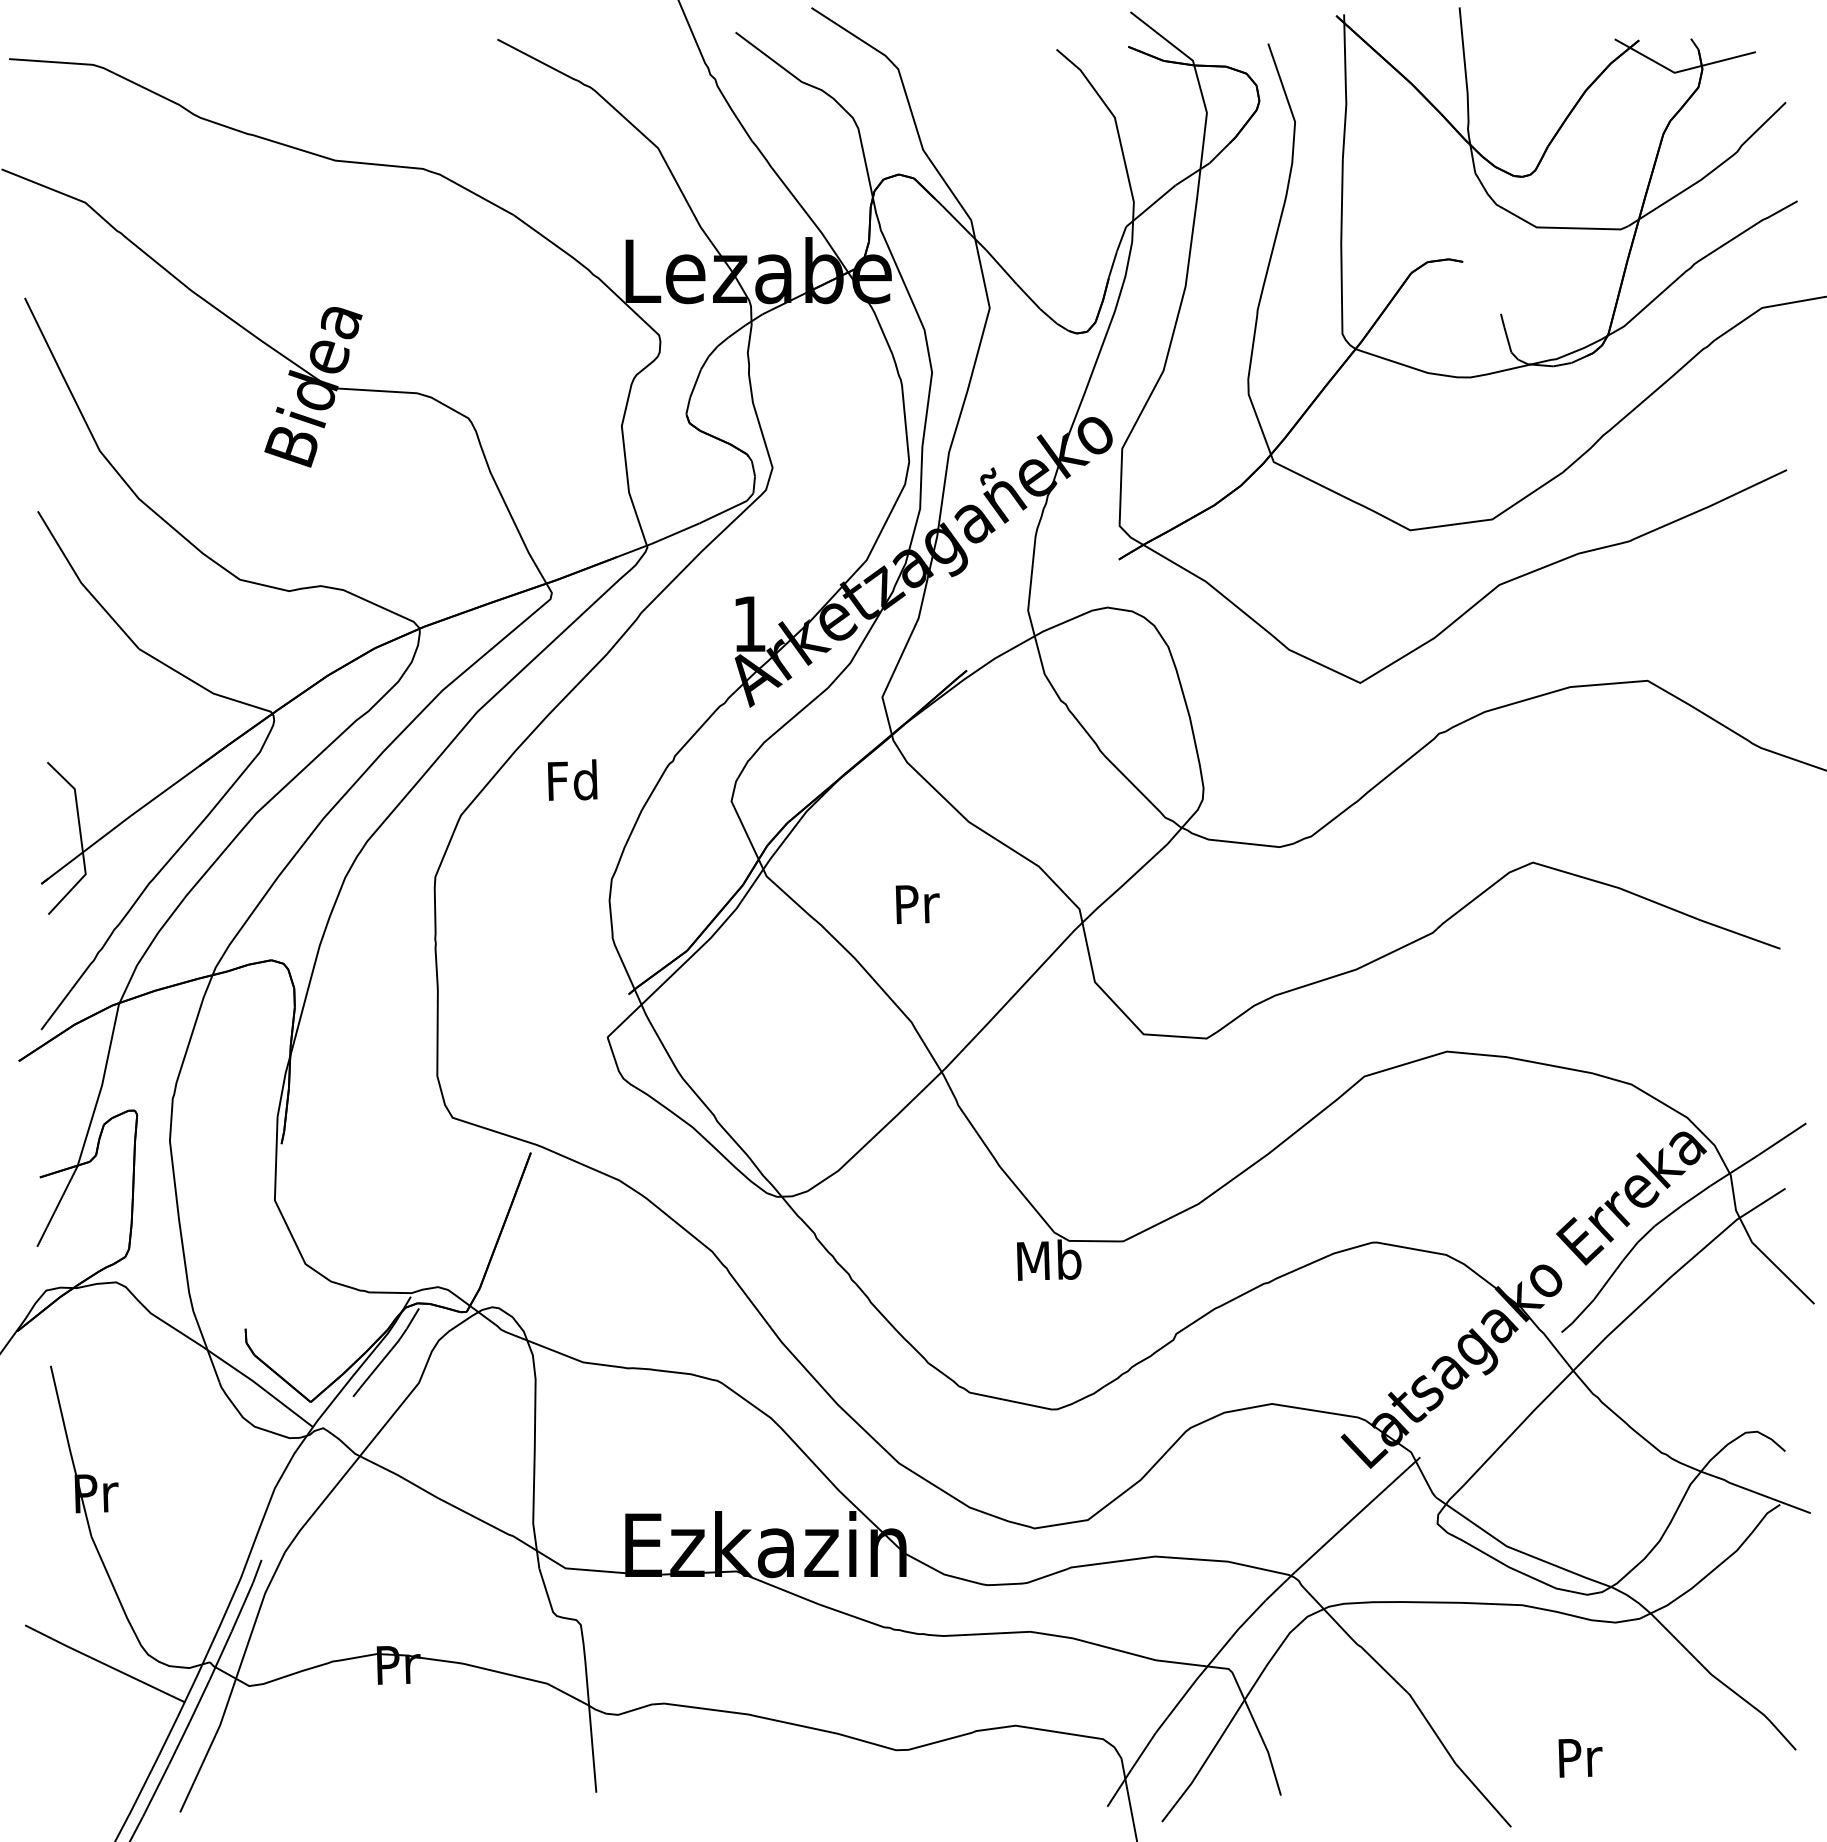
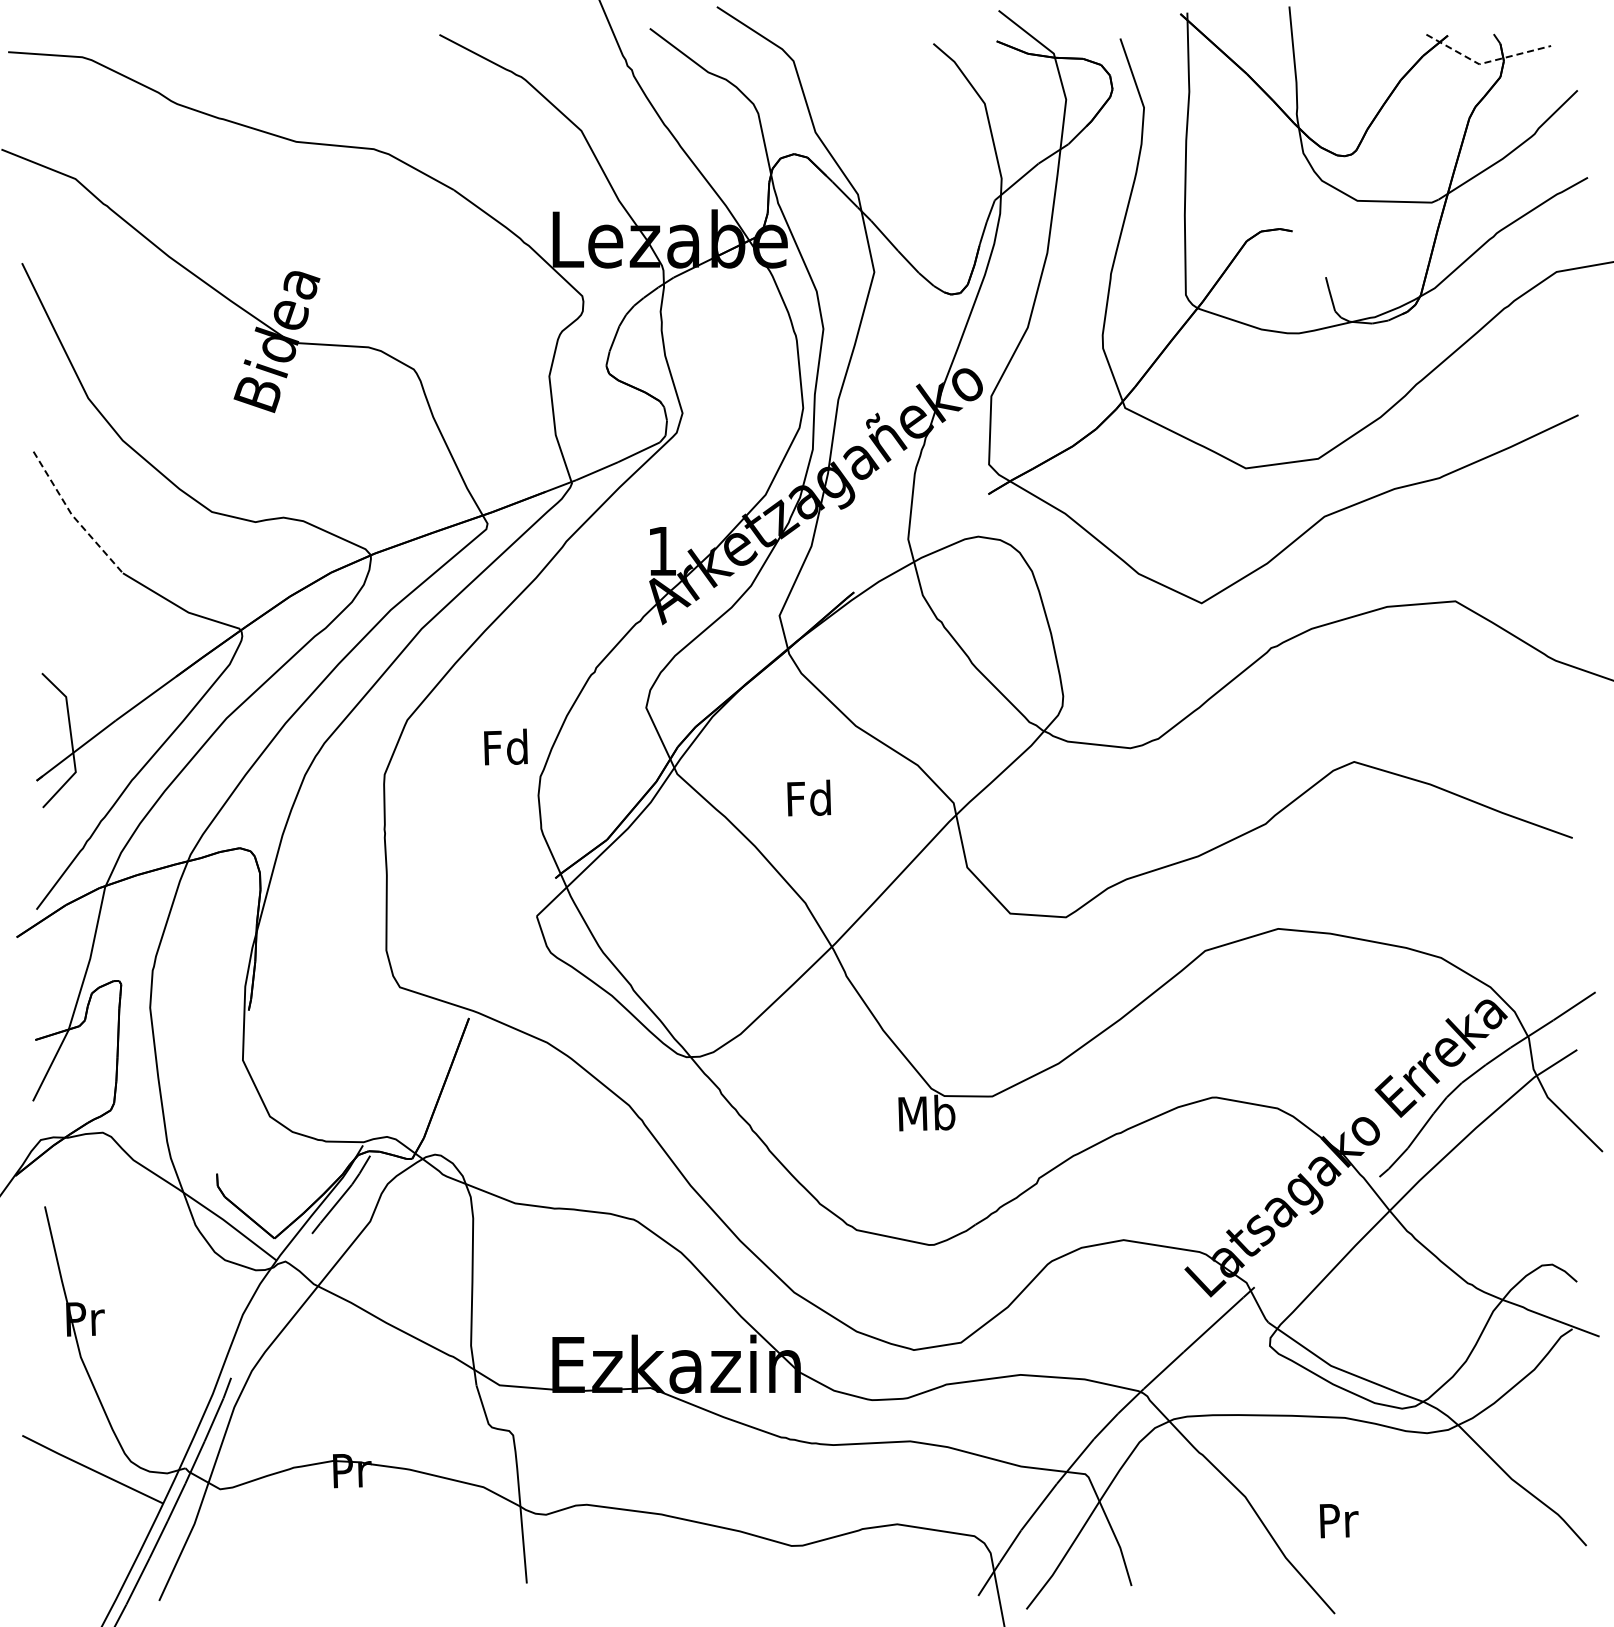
line: (1682, 70) -> (1486, 62), solid -> dashed
line: (83, 584) -> (73, 516), solid -> dashed
text: (572, 779) -> (505, 746), moved
text: (916, 902) -> (809, 797), Pr -> Fd
text: (1579, 1758) -> (1338, 1521), moved

